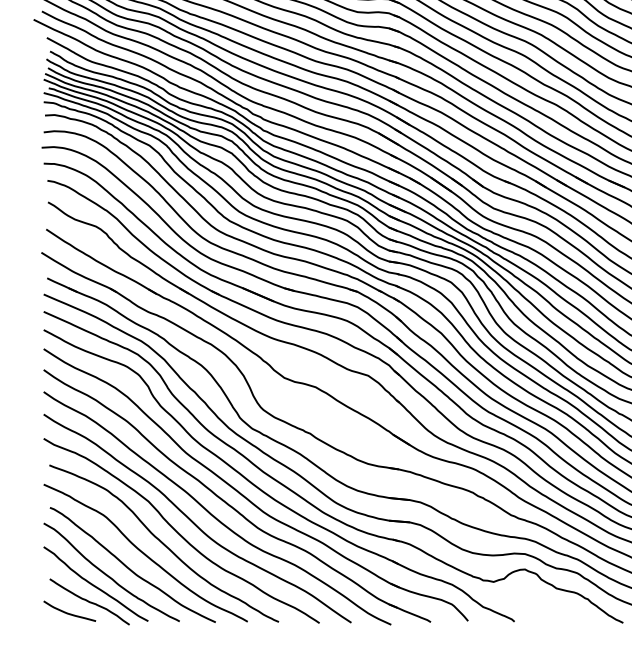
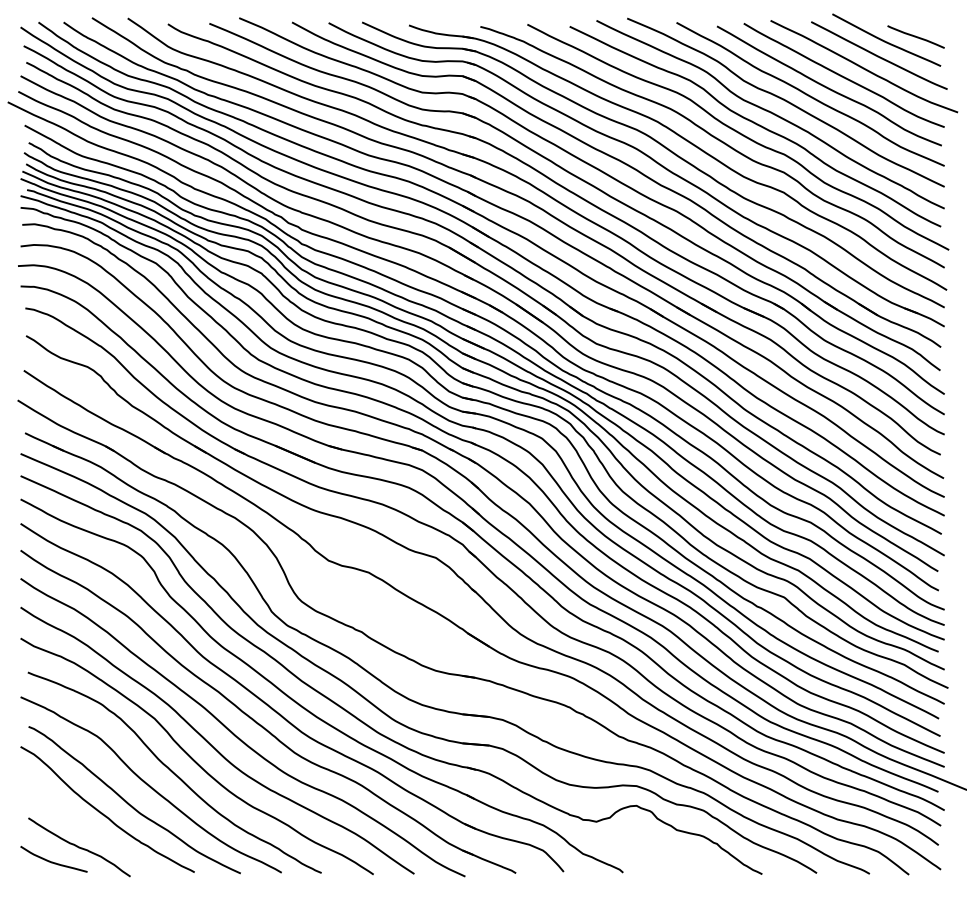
curve: (94, 584) -> (85, 825), removed

